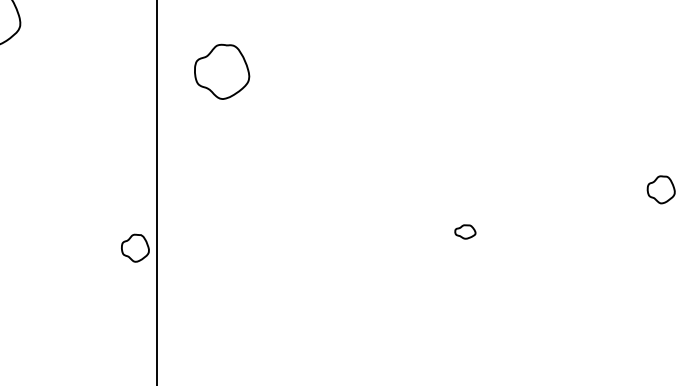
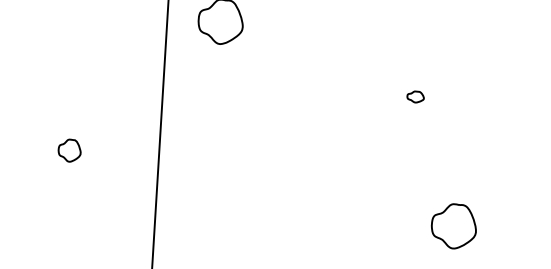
part: (465, 231) -> (415, 96), moved
part: (135, 247) -> (69, 150), moved
part: (521, 303) -> (453, 226), added

